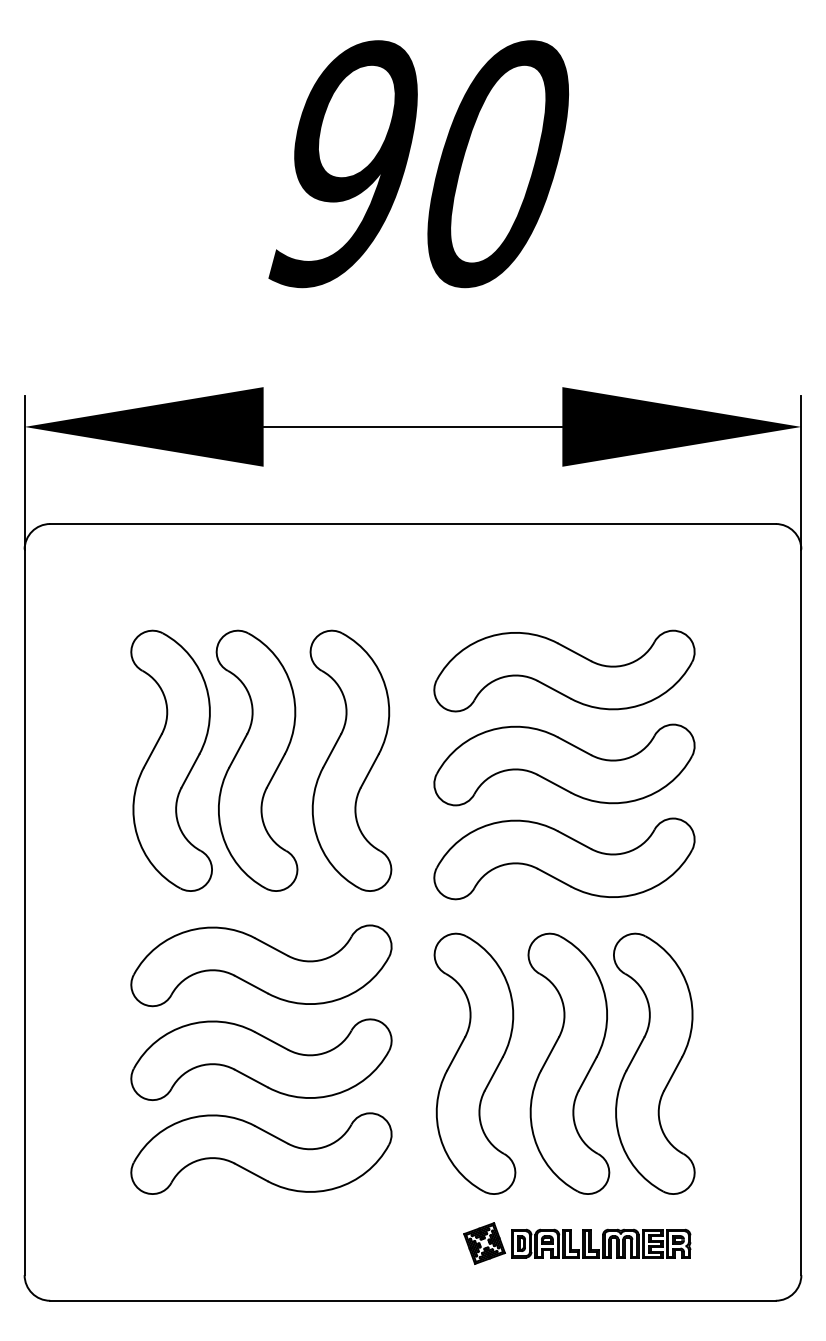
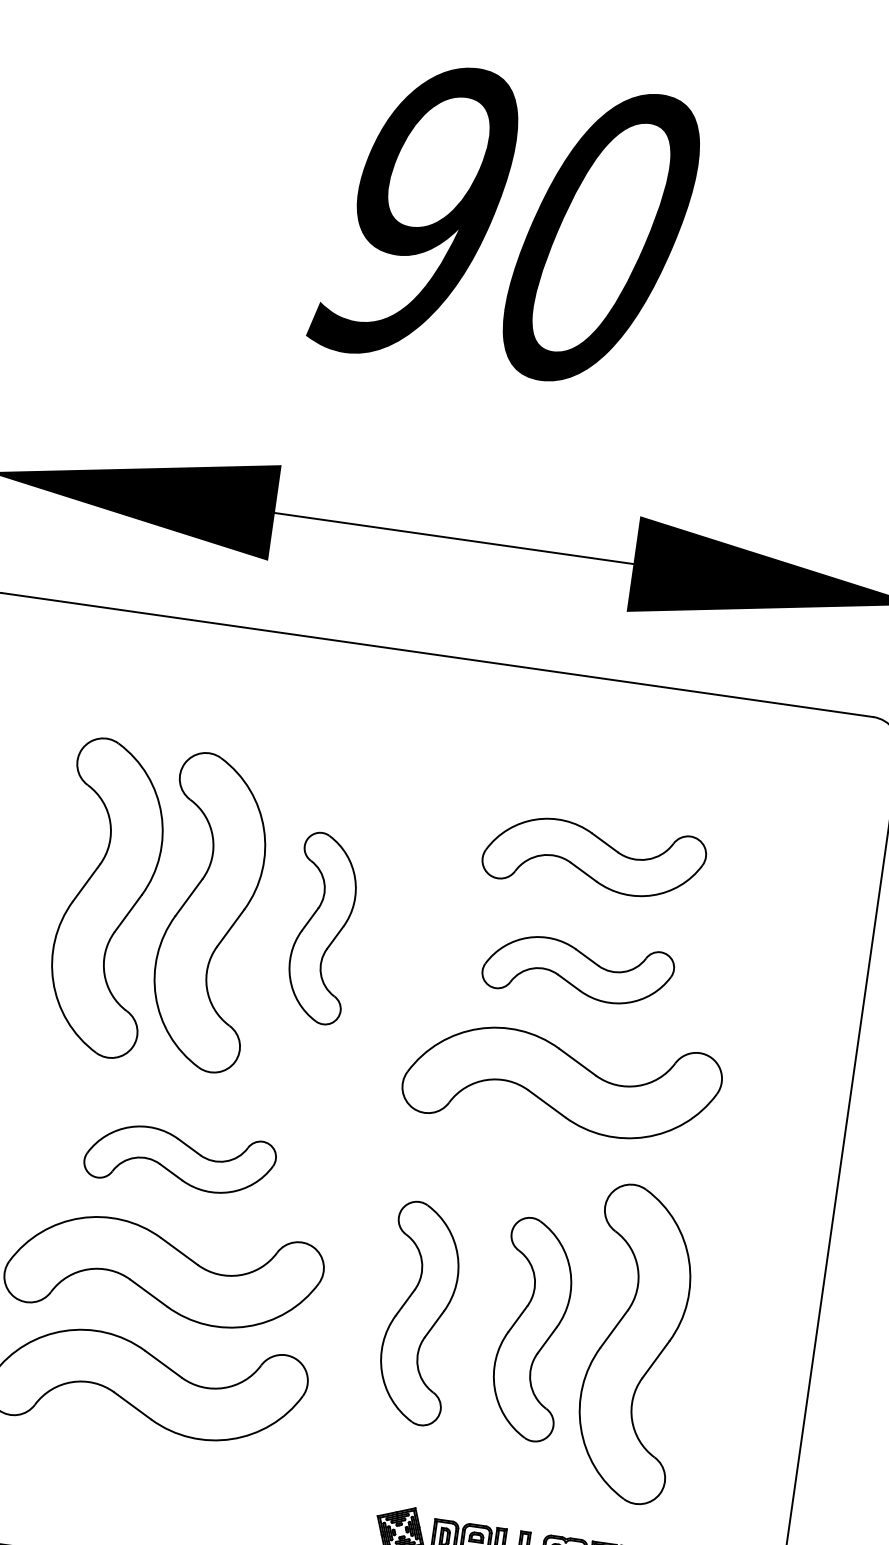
part: (564, 670) -> (594, 856), size x0.7
part: (350, 760) -> (322, 928), size x0.6
part: (564, 764) -> (578, 969), size x0.6
part: (261, 965) -> (180, 1159), size x0.6
part: (474, 1063) -> (419, 1313), size x0.7
part: (568, 1063) -> (532, 1329), size x0.7

